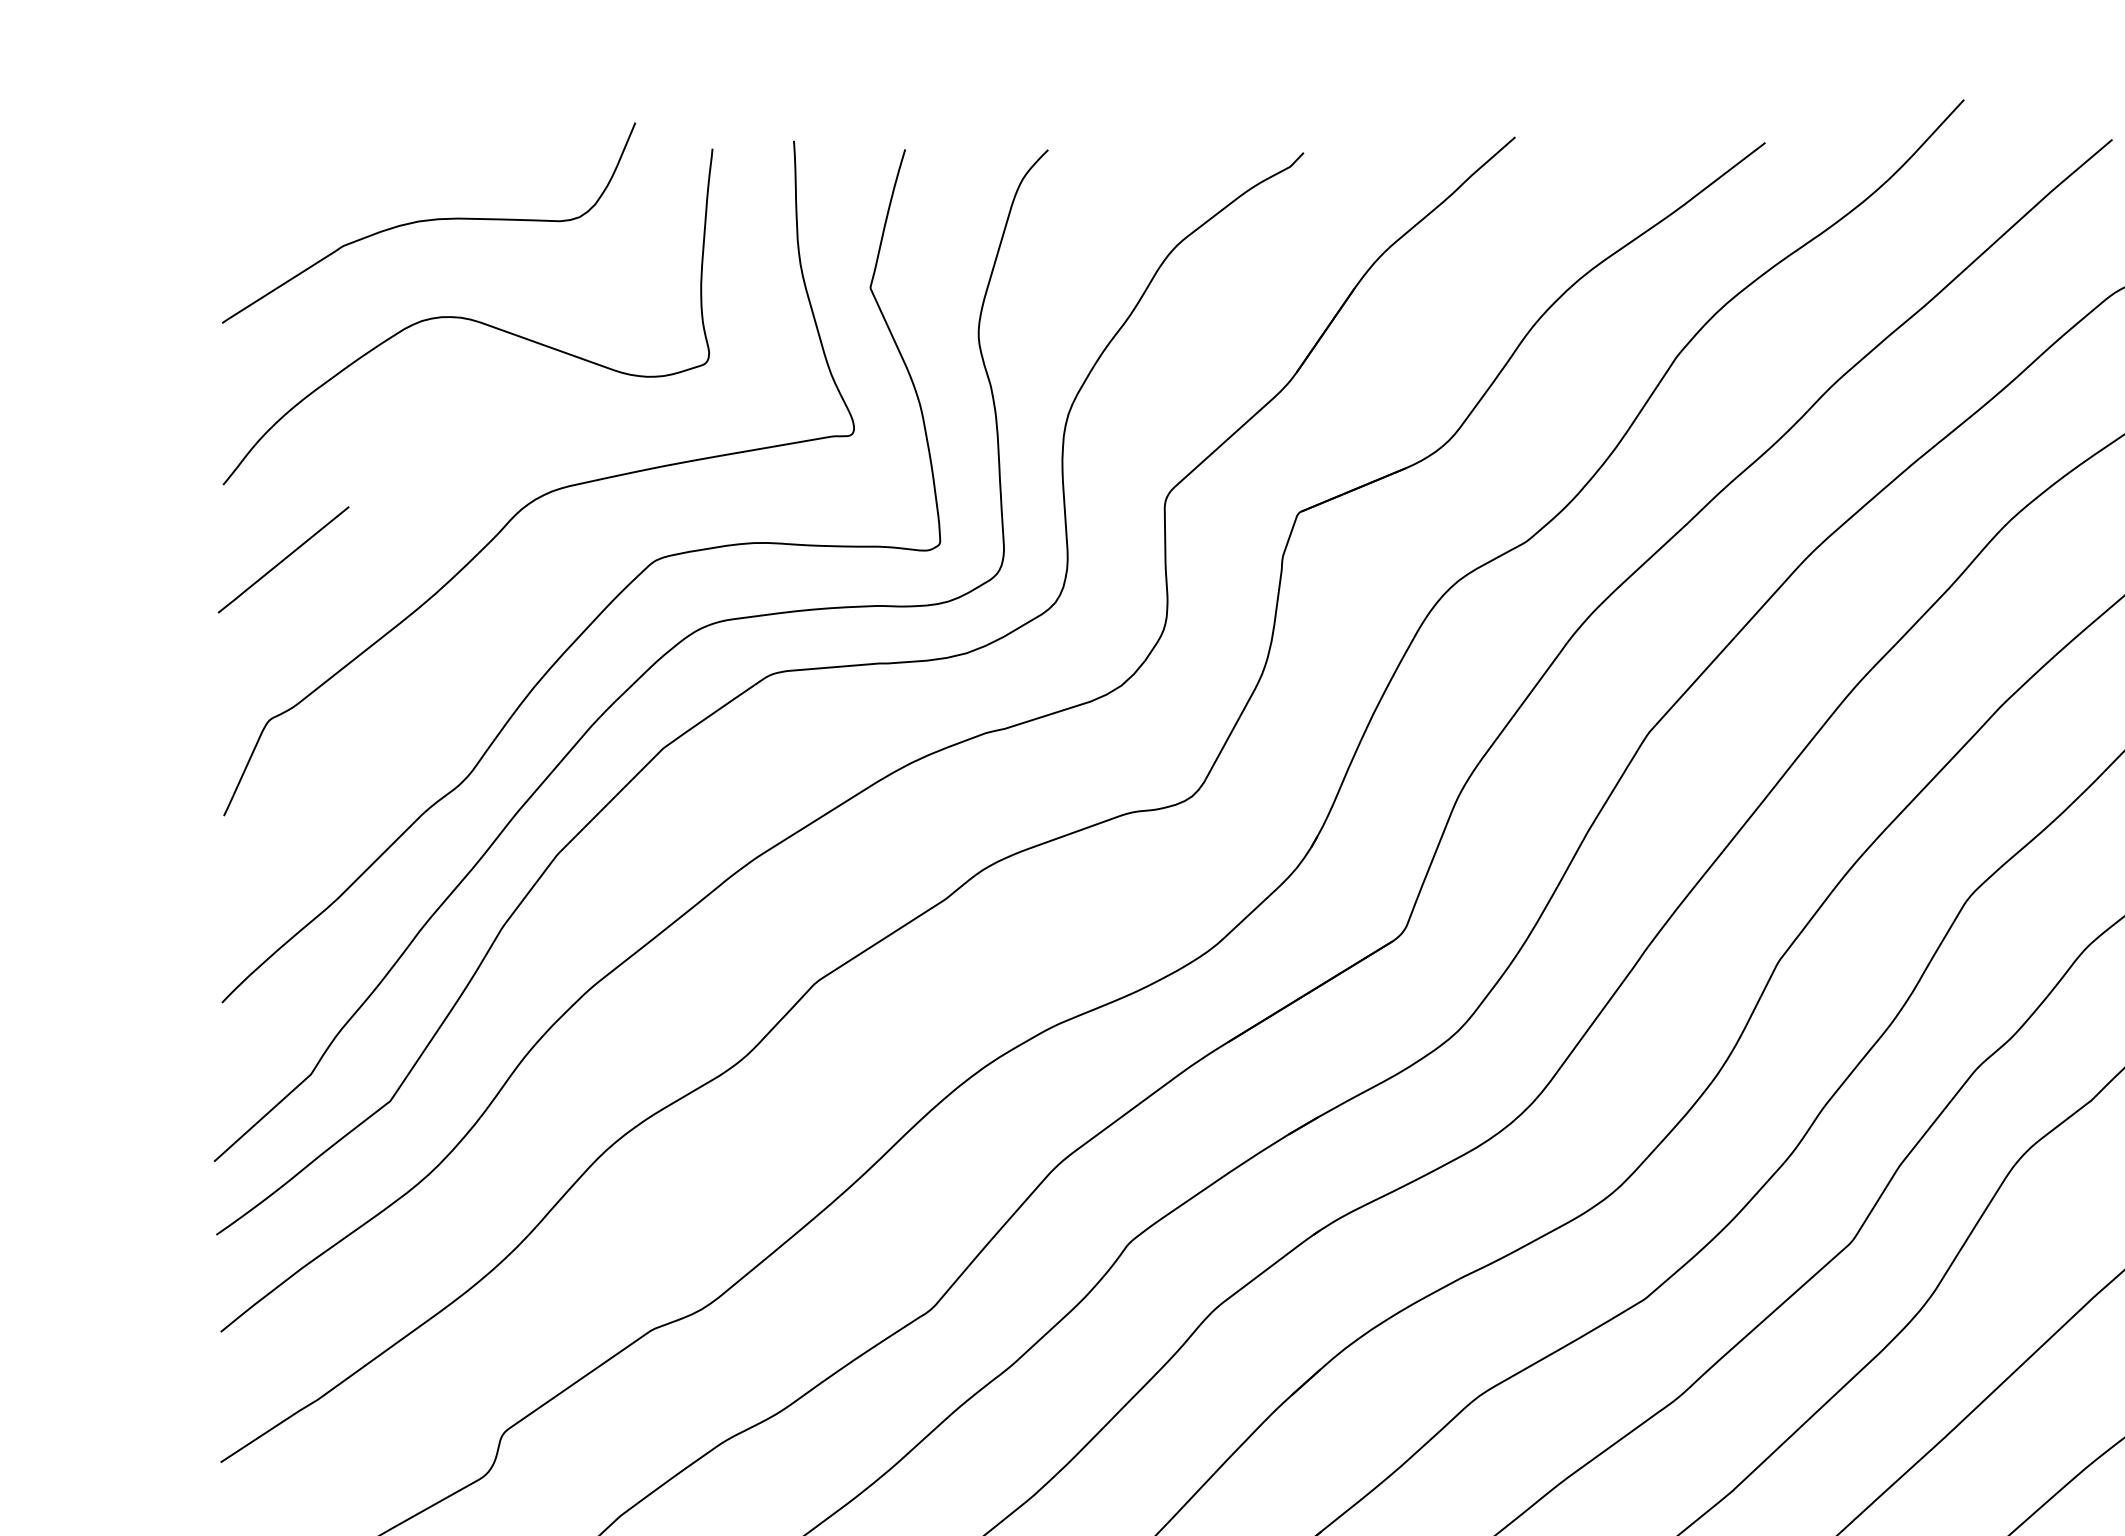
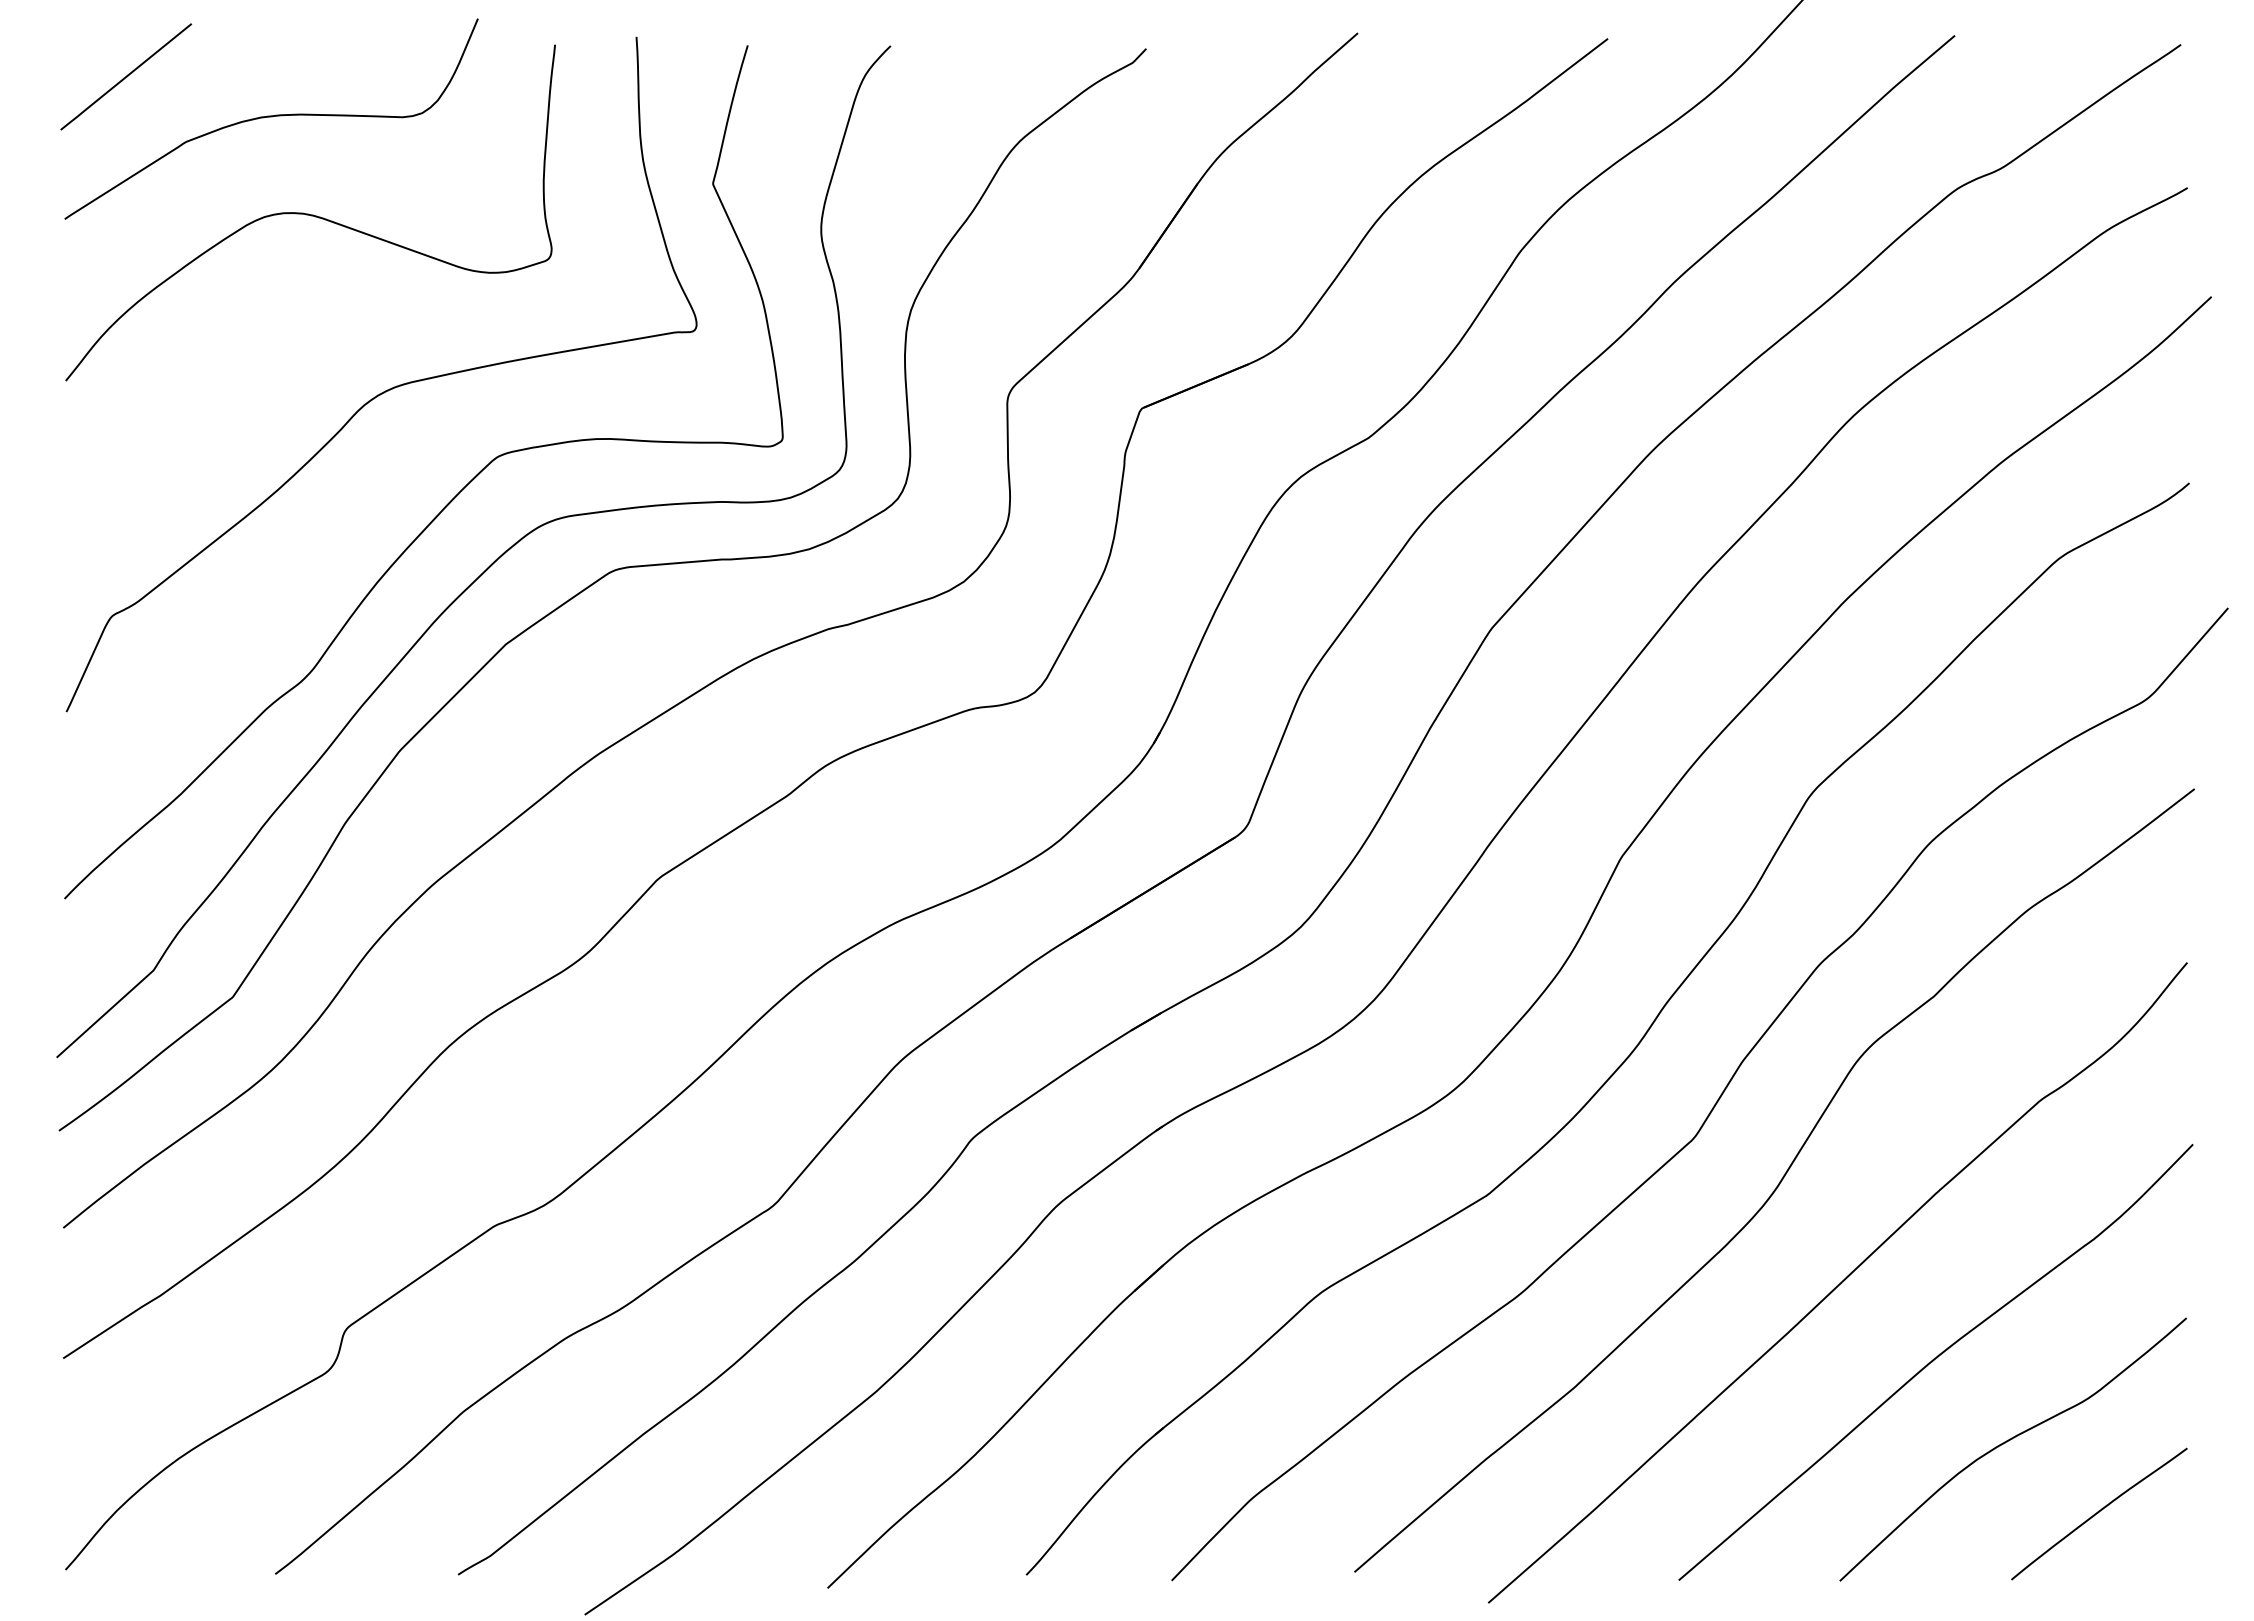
line: (282, 559) -> (125, 76), moved

